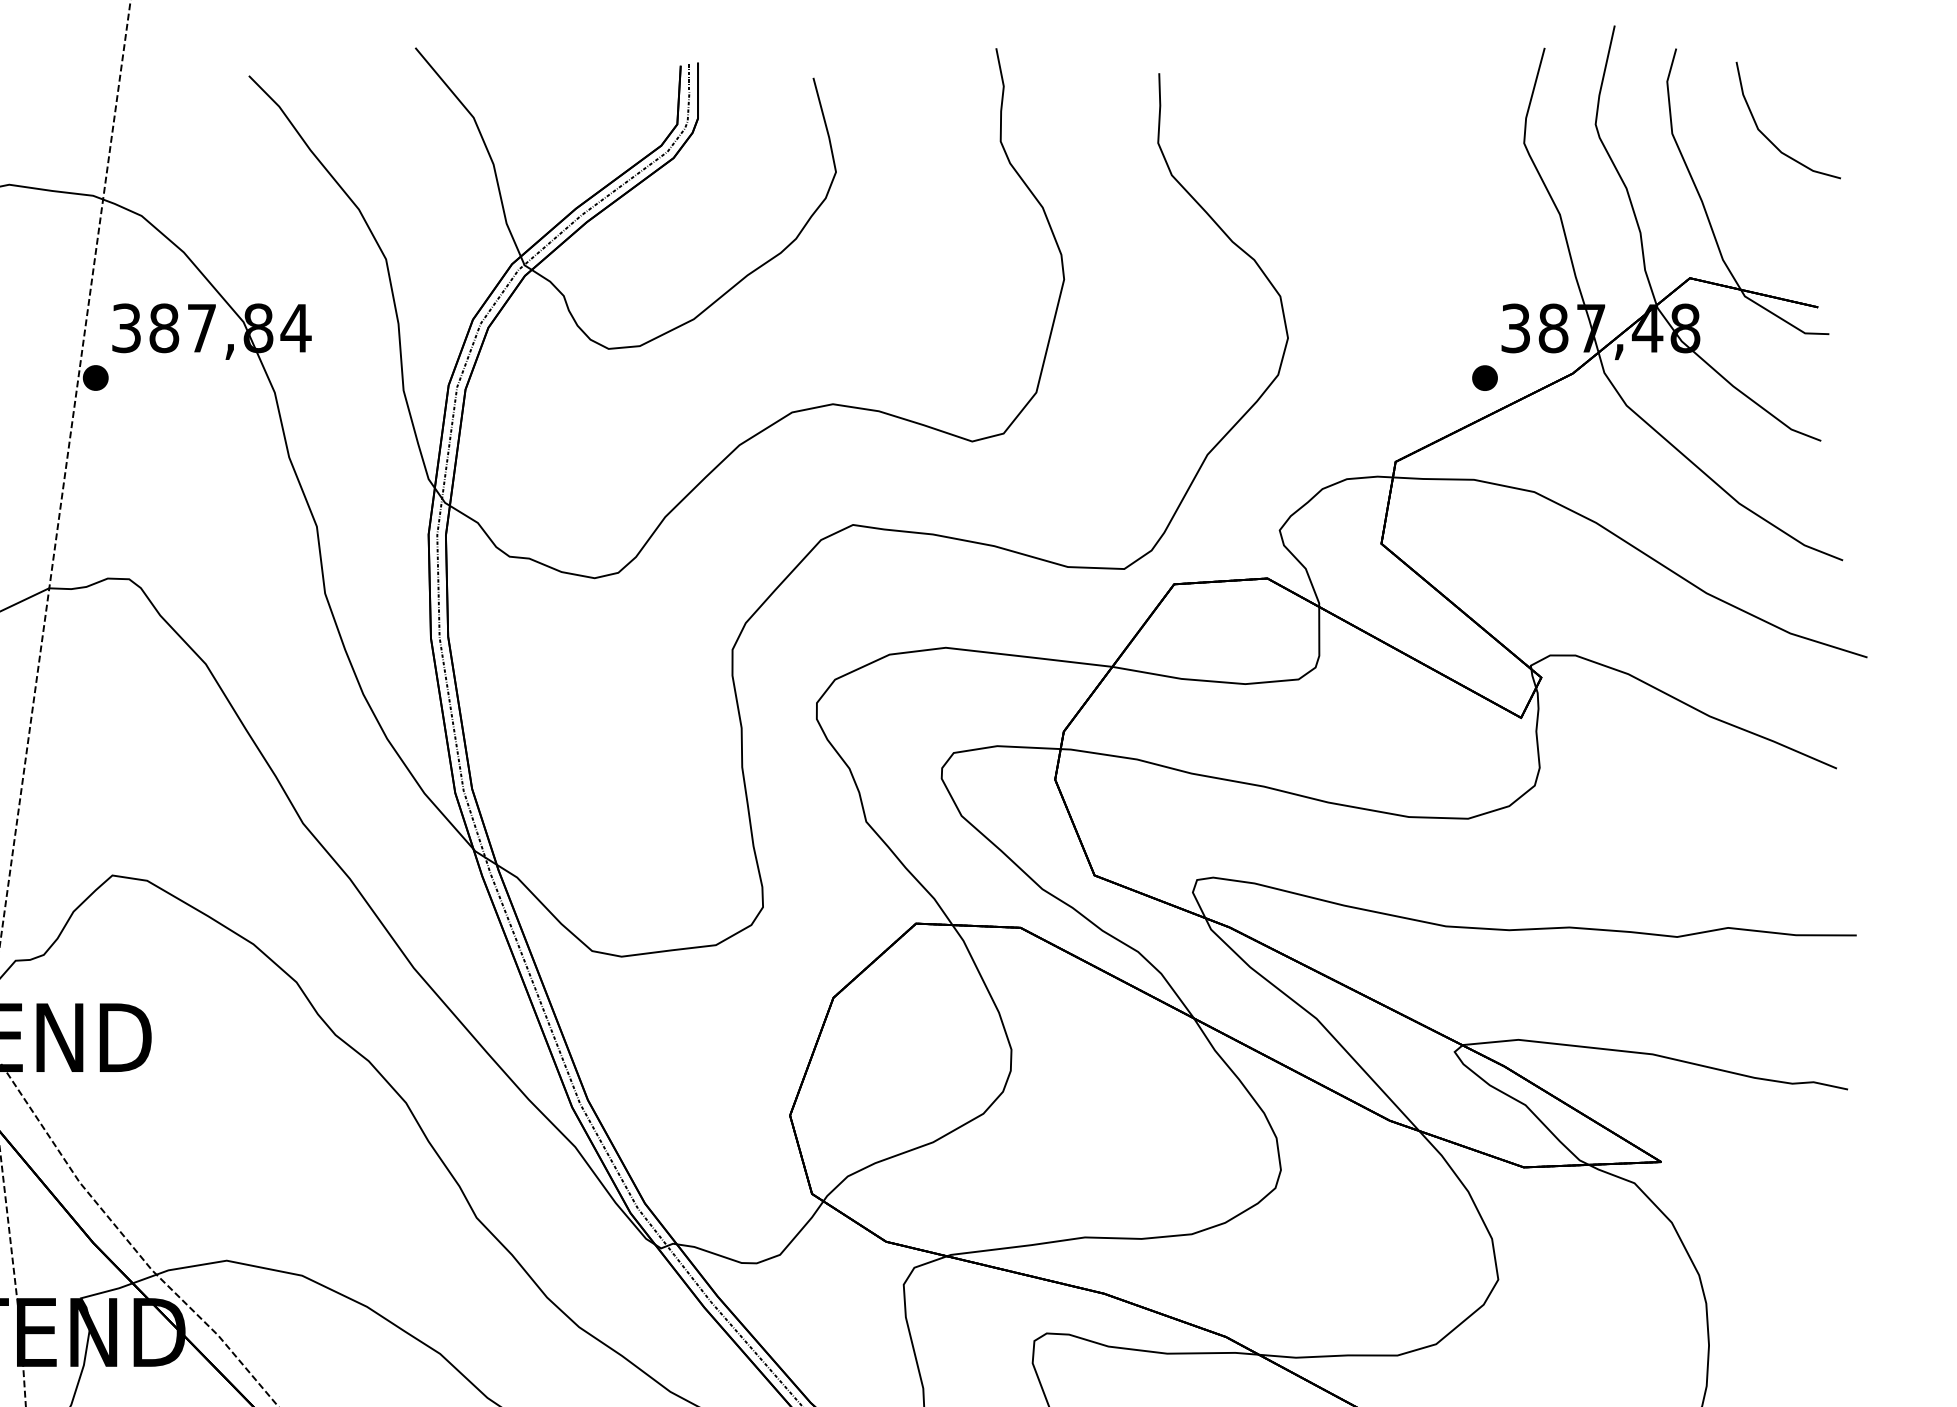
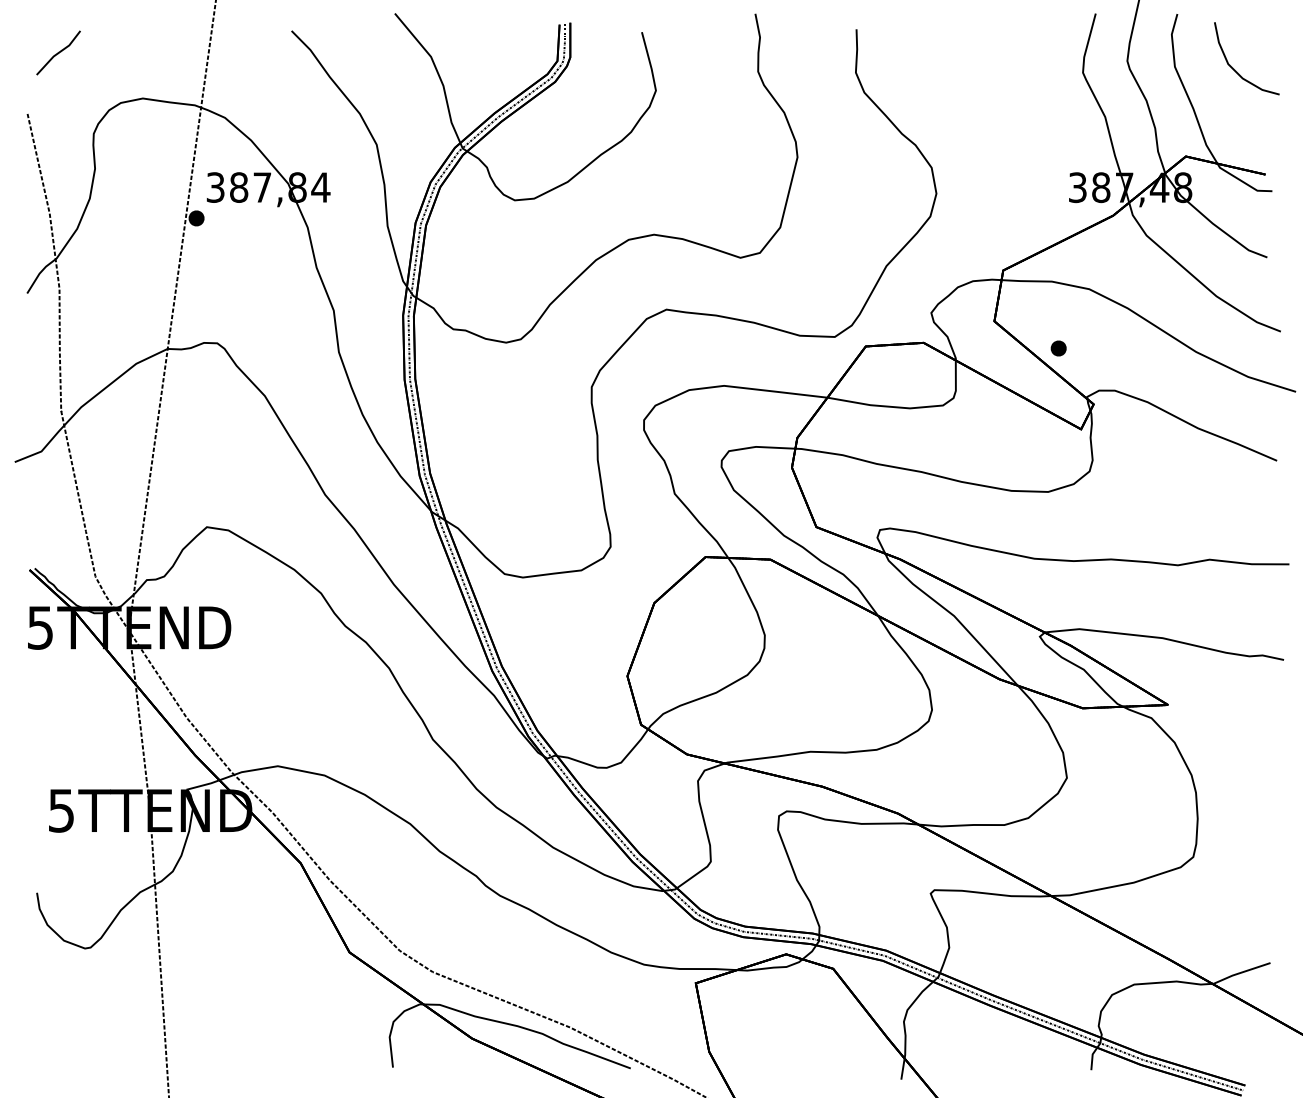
part: (1484, 378) -> (1058, 348), moved

